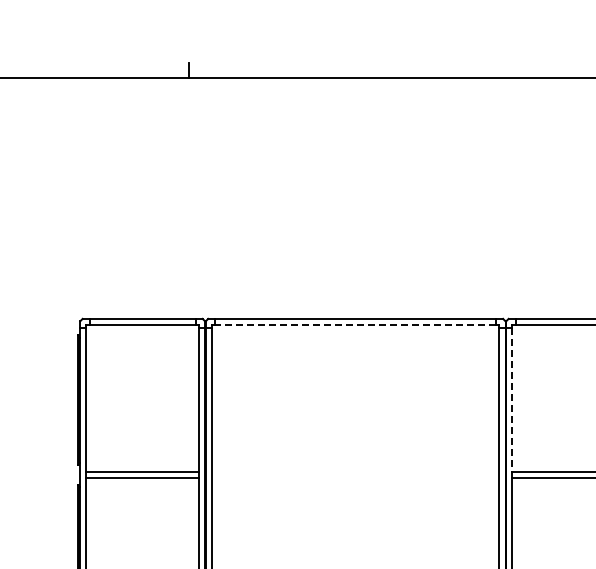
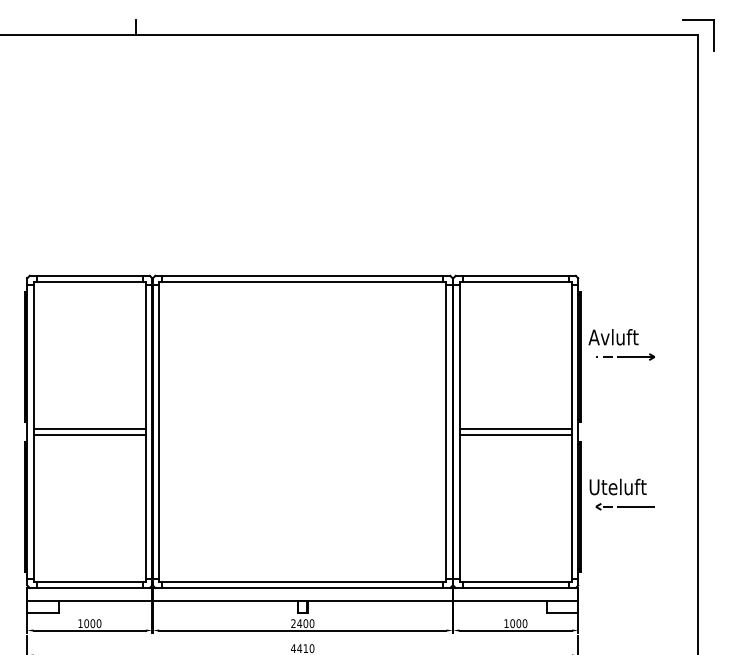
line: (355, 325) -> (302, 282), dashed -> solid
line: (512, 399) -> (459, 356), dashed -> solid

